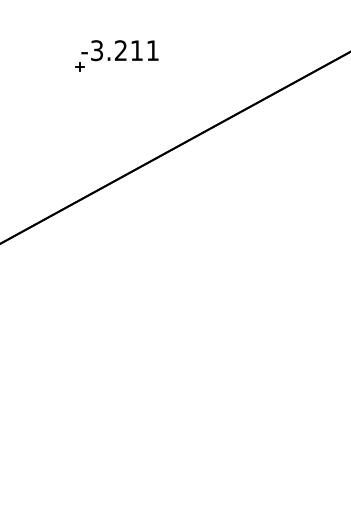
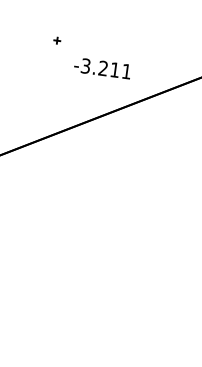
text: (119, 50) -> (102, 68), moved

